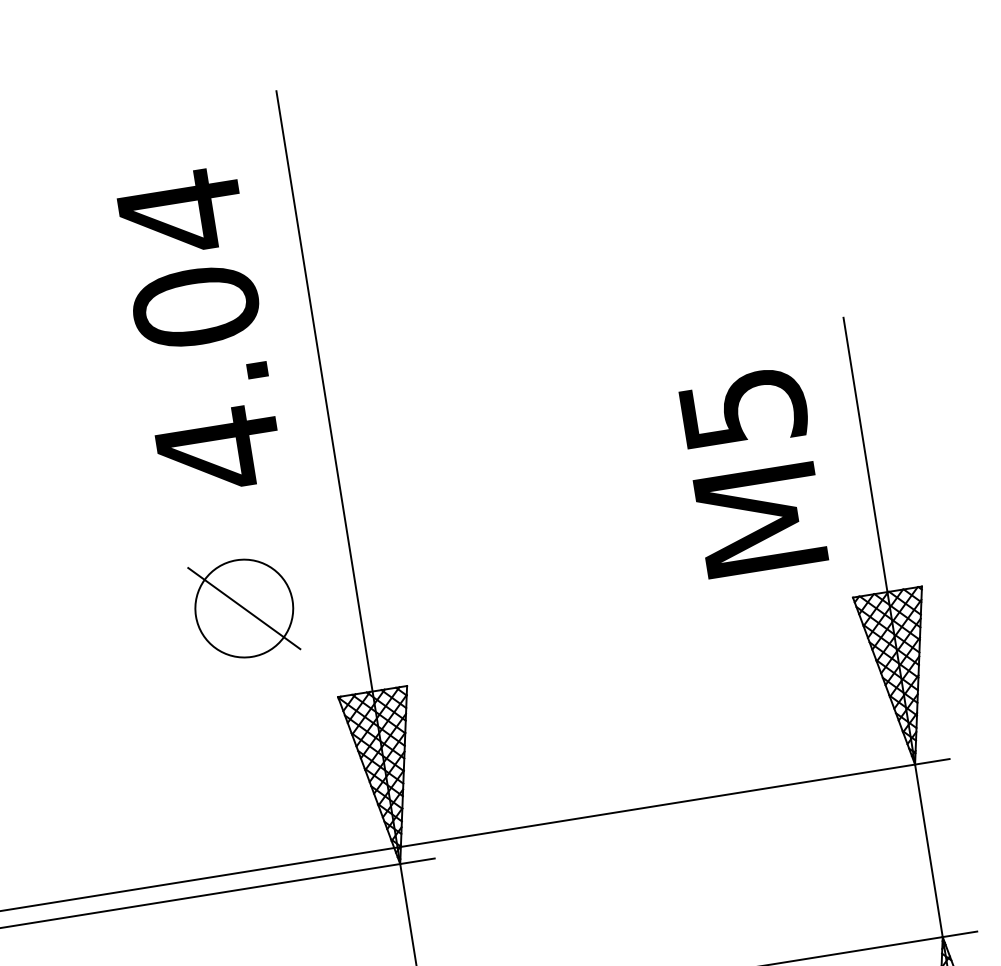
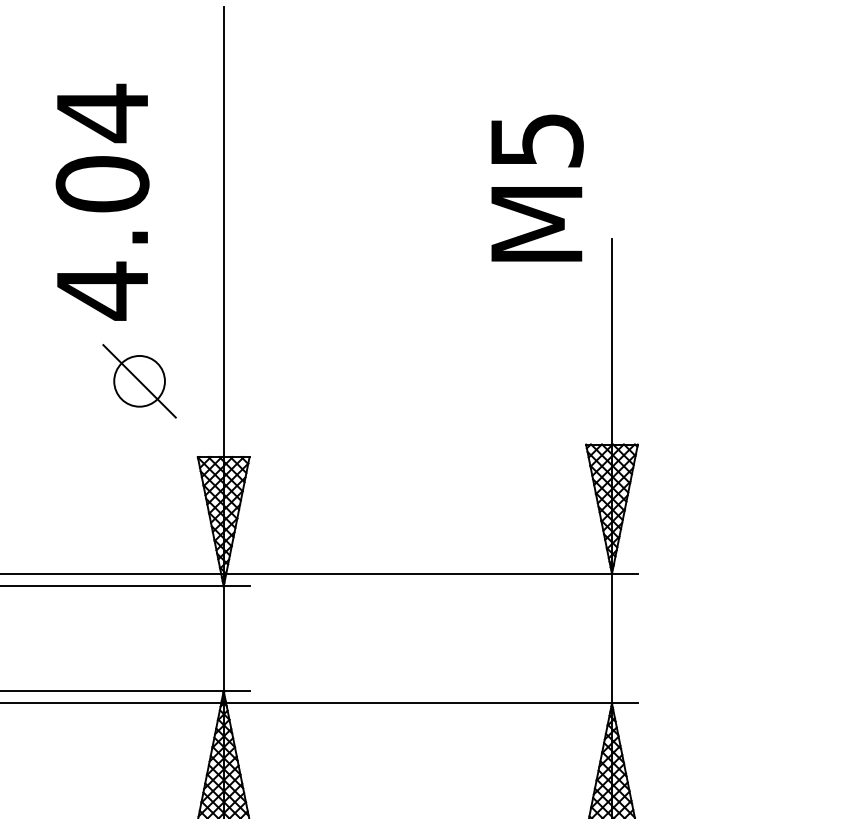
text: (199, 330) -> (102, 201), moved
text: (753, 471) -> (537, 187), moved
circle: (244, 608) -> (139, 381), size x0.7

